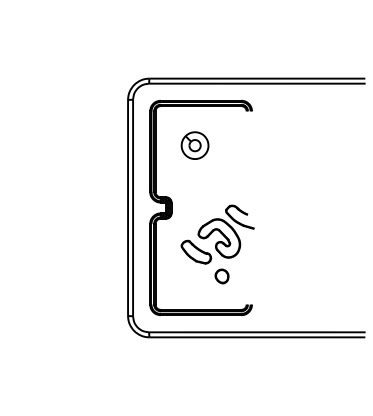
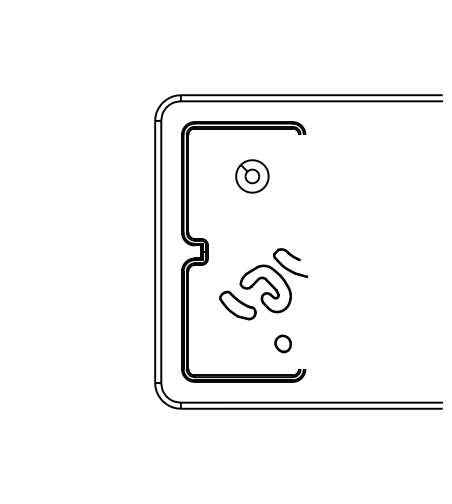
part: (195, 145) -> (252, 176), moved
part: (221, 276) -> (282, 343), moved

